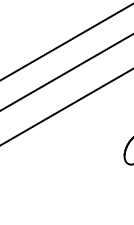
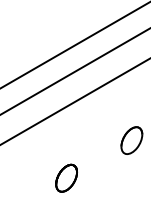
part: (61, 191) -> (66, 177), added

